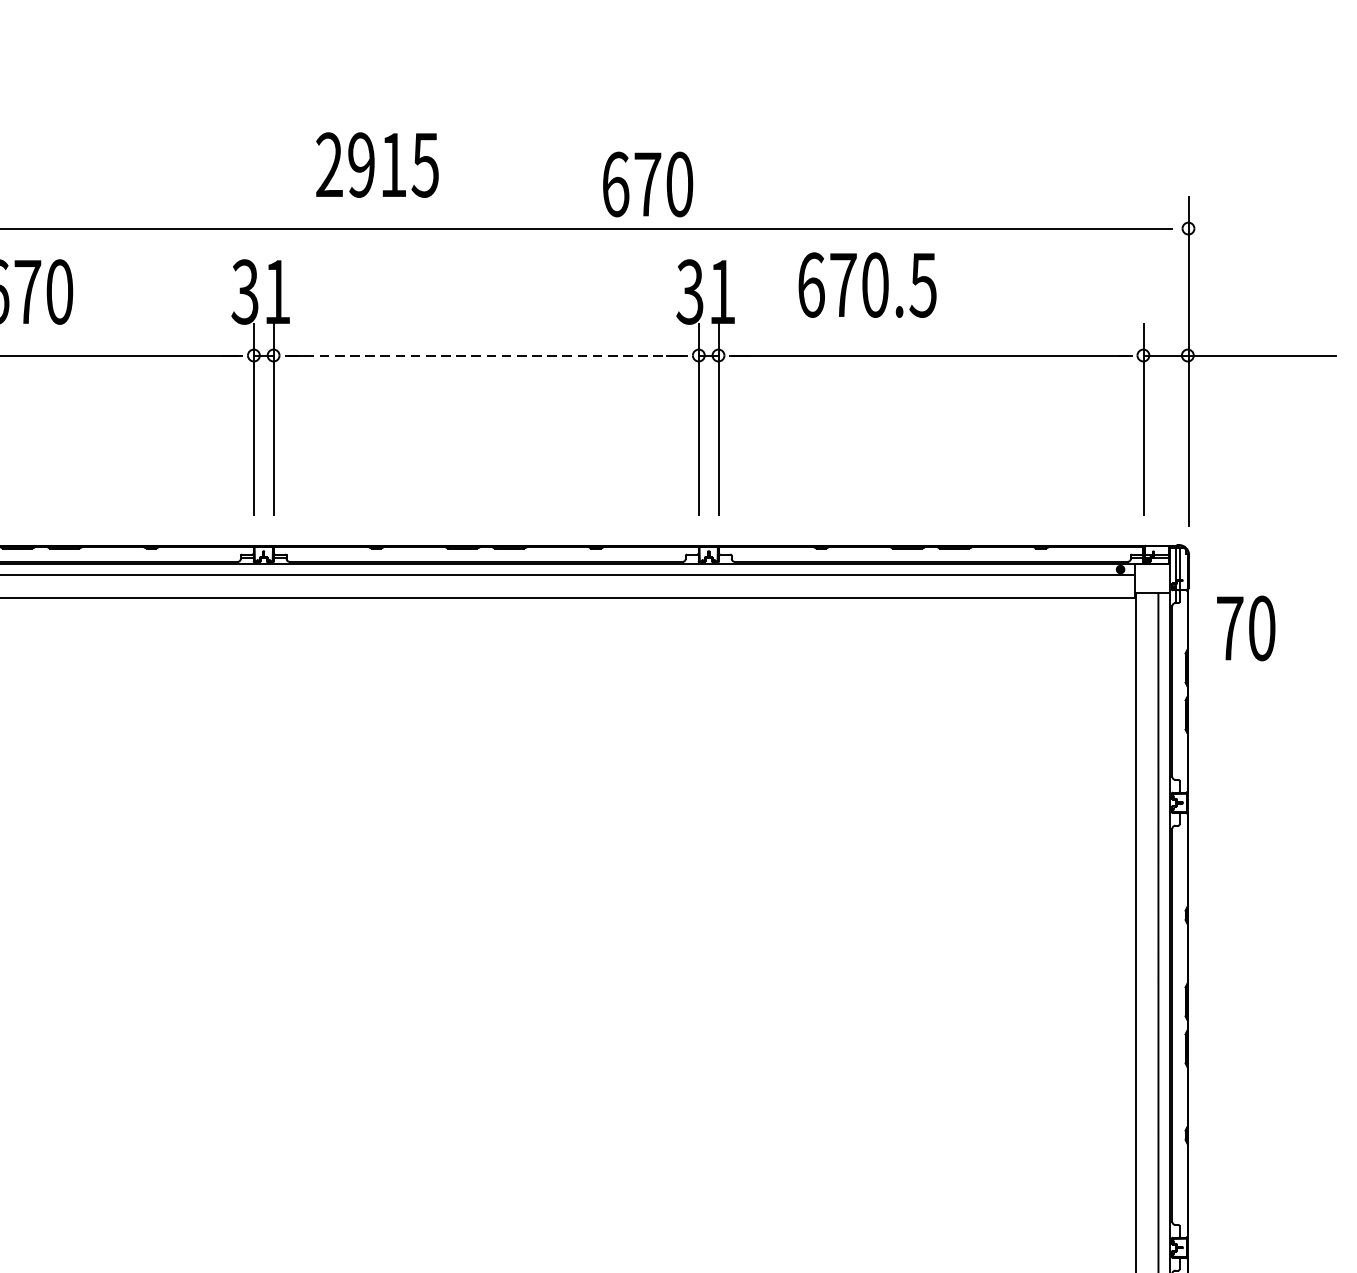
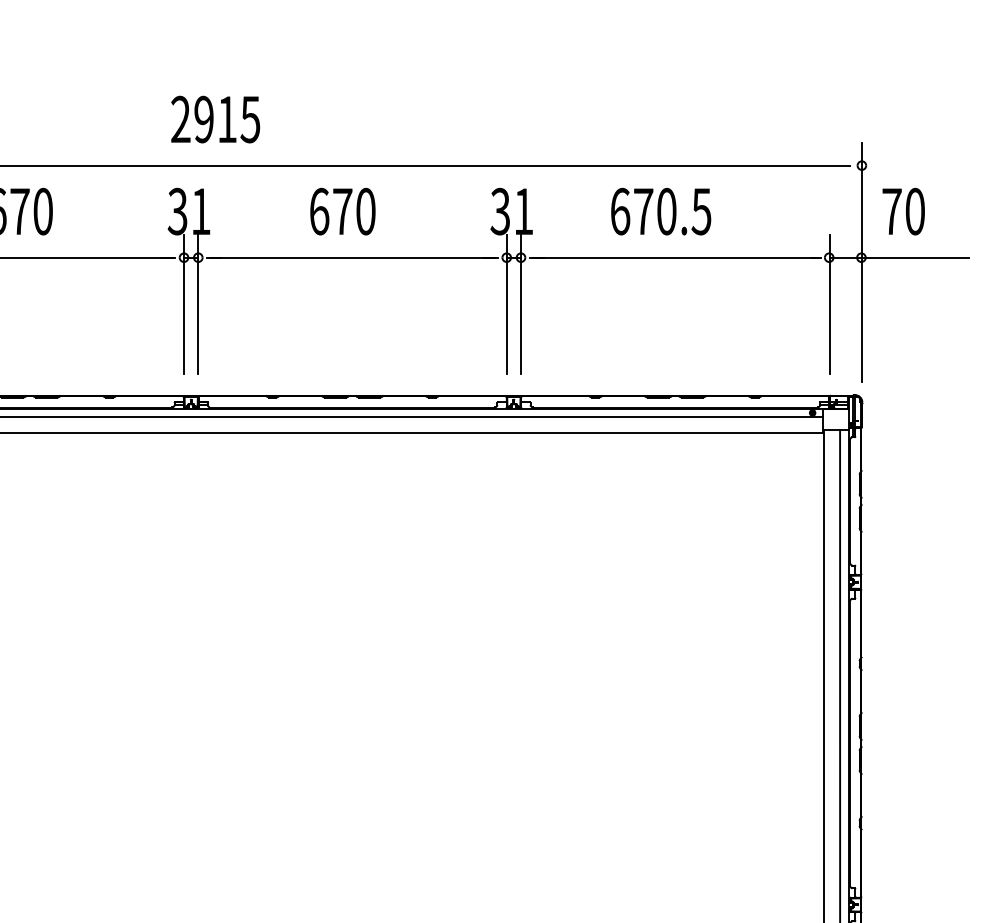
text: (377, 164) -> (215, 119), moved
text: (647, 184) -> (342, 211), moved
text: (868, 284) -> (661, 211), moved
line: (486, 355) -> (352, 257), dashed -> solid
text: (1245, 628) -> (903, 211), moved

